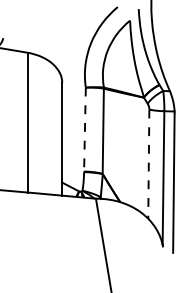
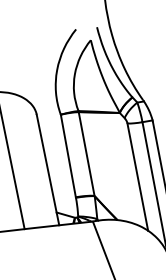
line: (84, 129) -> (67, 156), dashed -> solid
line: (148, 164) -> (137, 177), dashed -> solid

